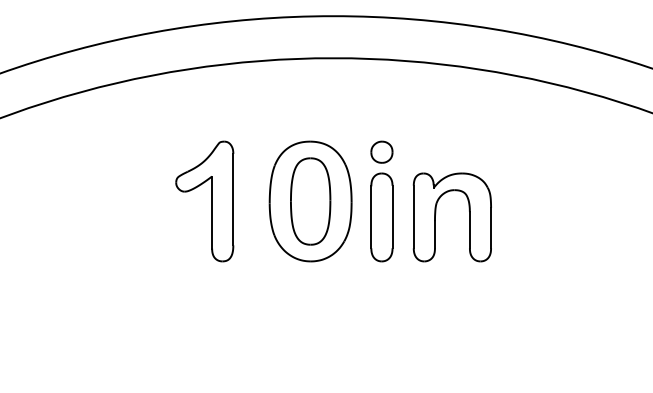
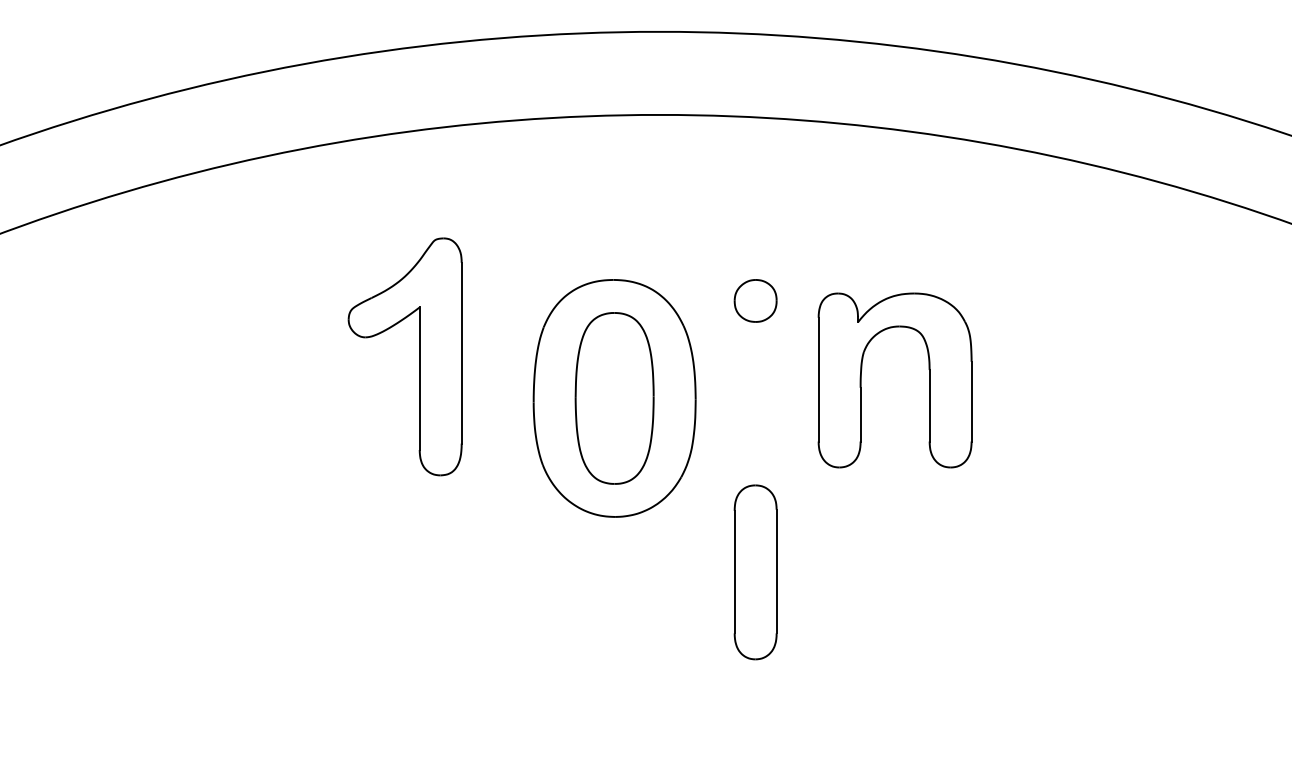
part: (211, 201) -> (418, 356), moved
part: (436, 213) -> (863, 372), moved
part: (381, 217) -> (754, 572), moved

